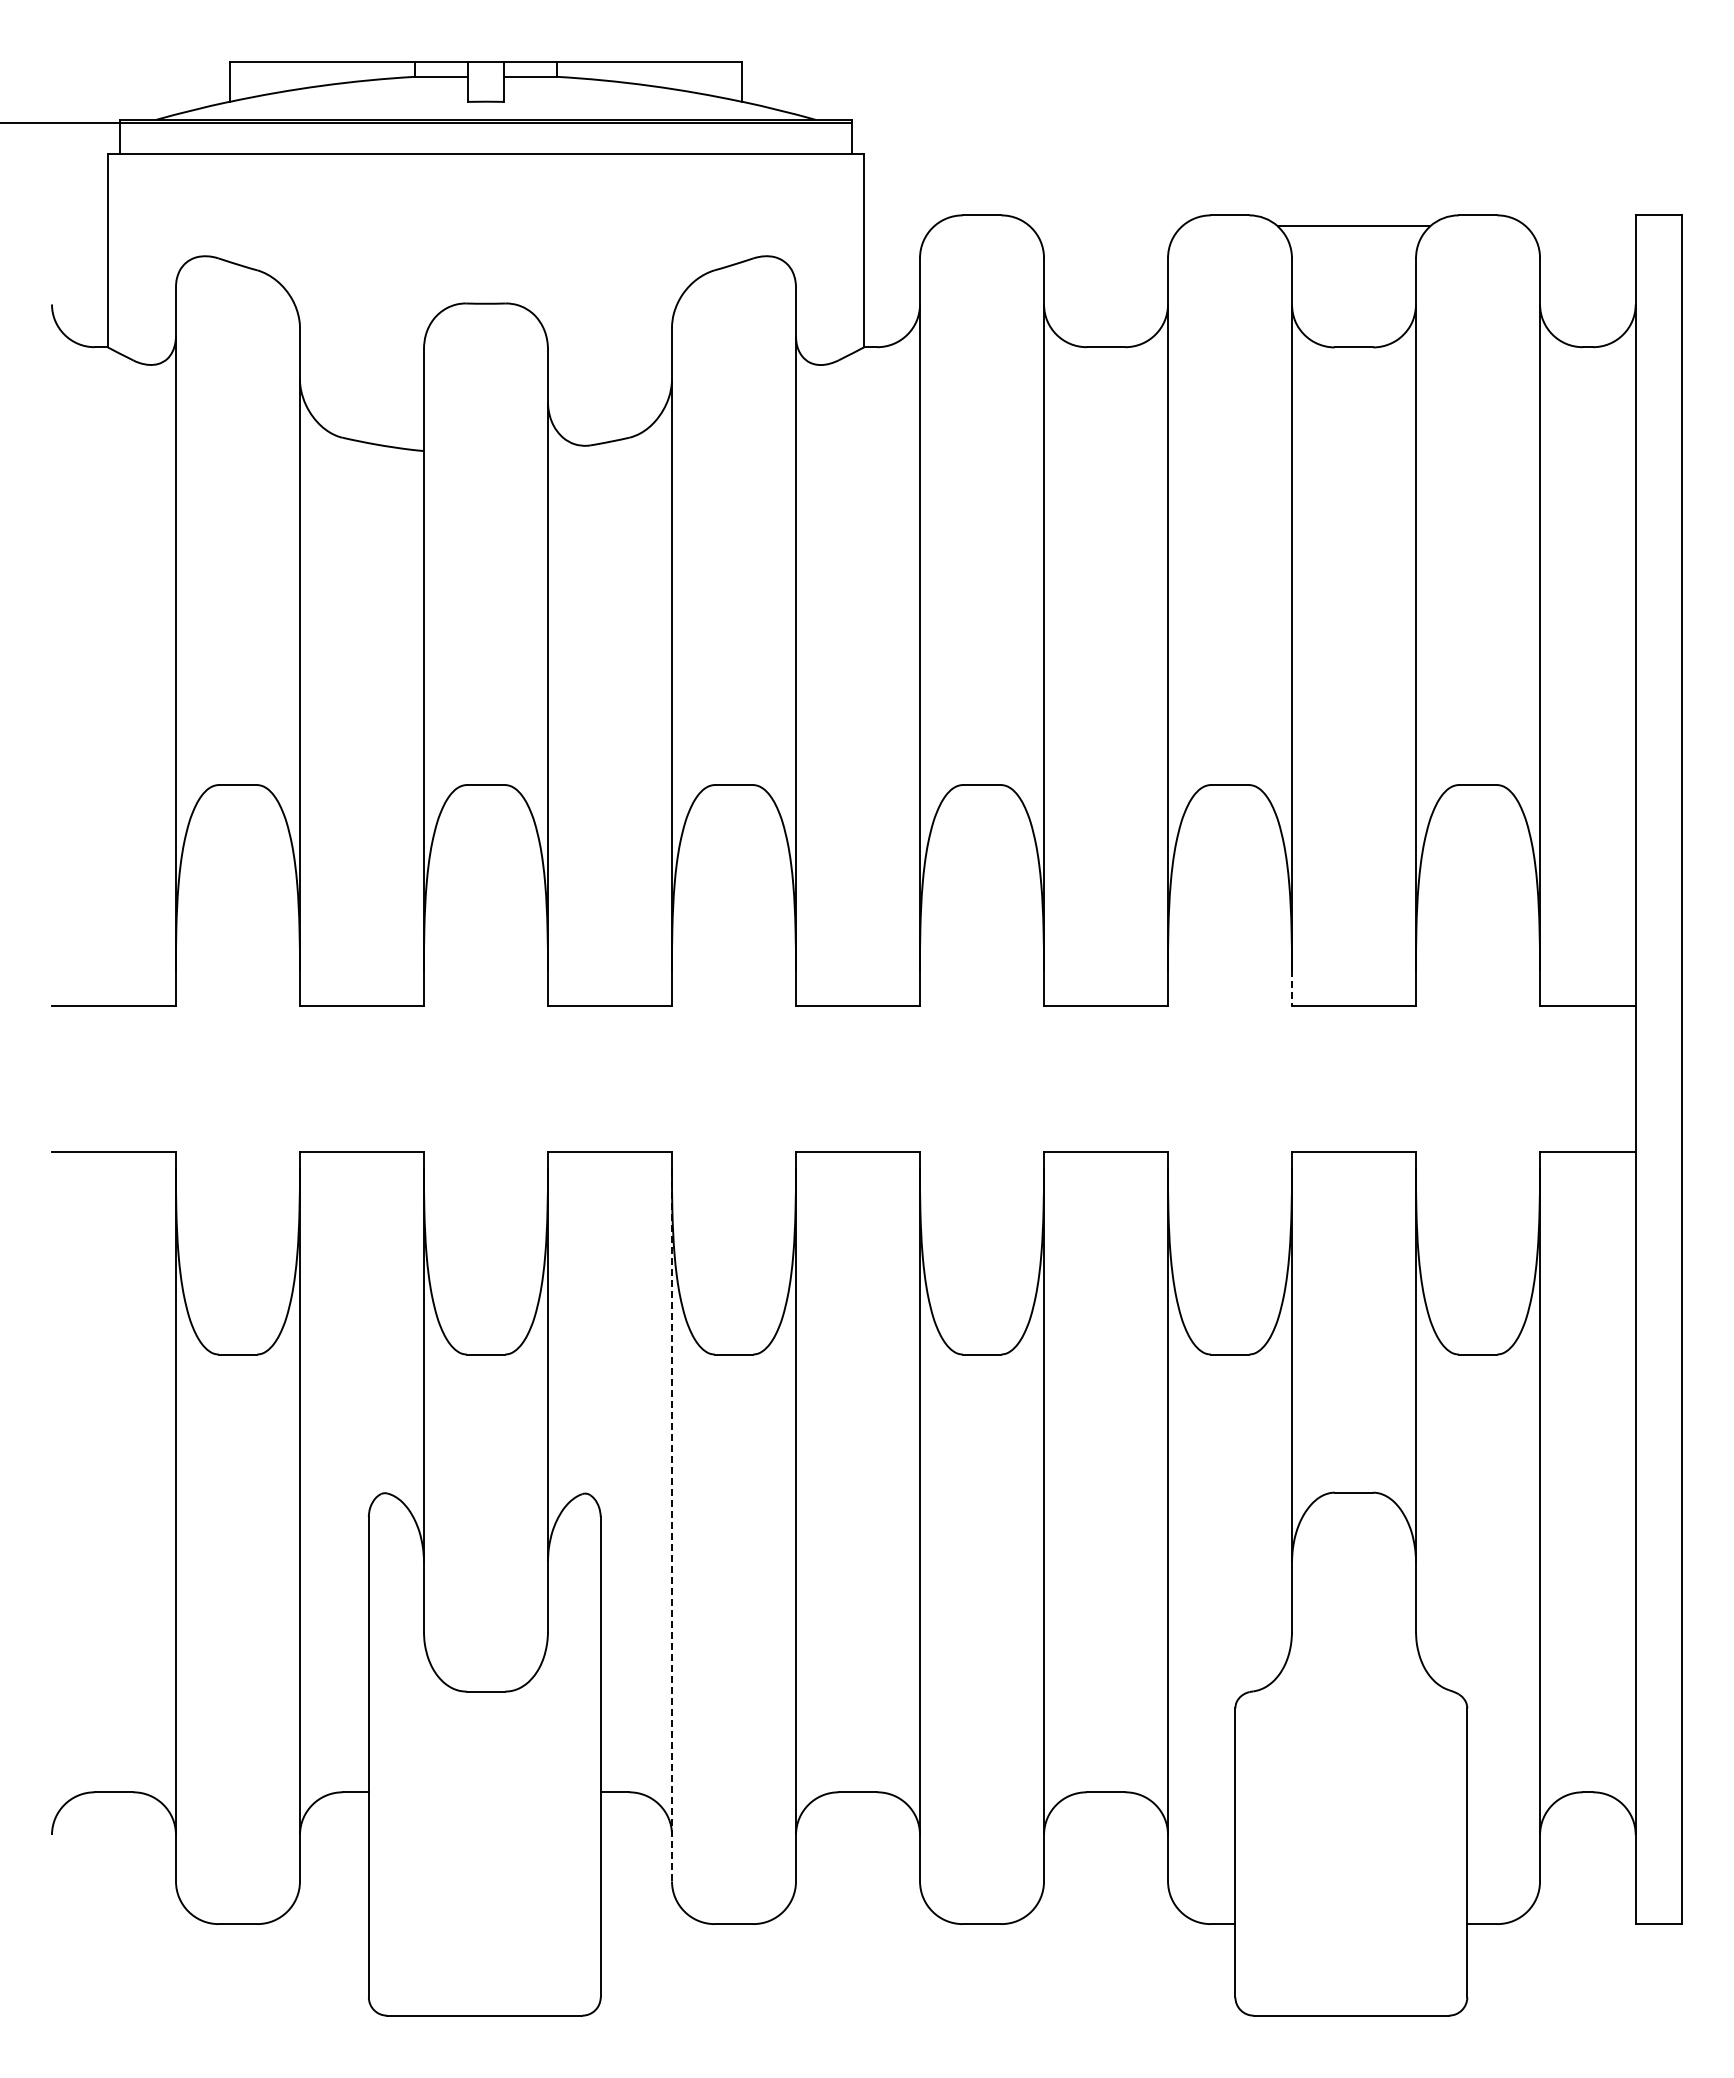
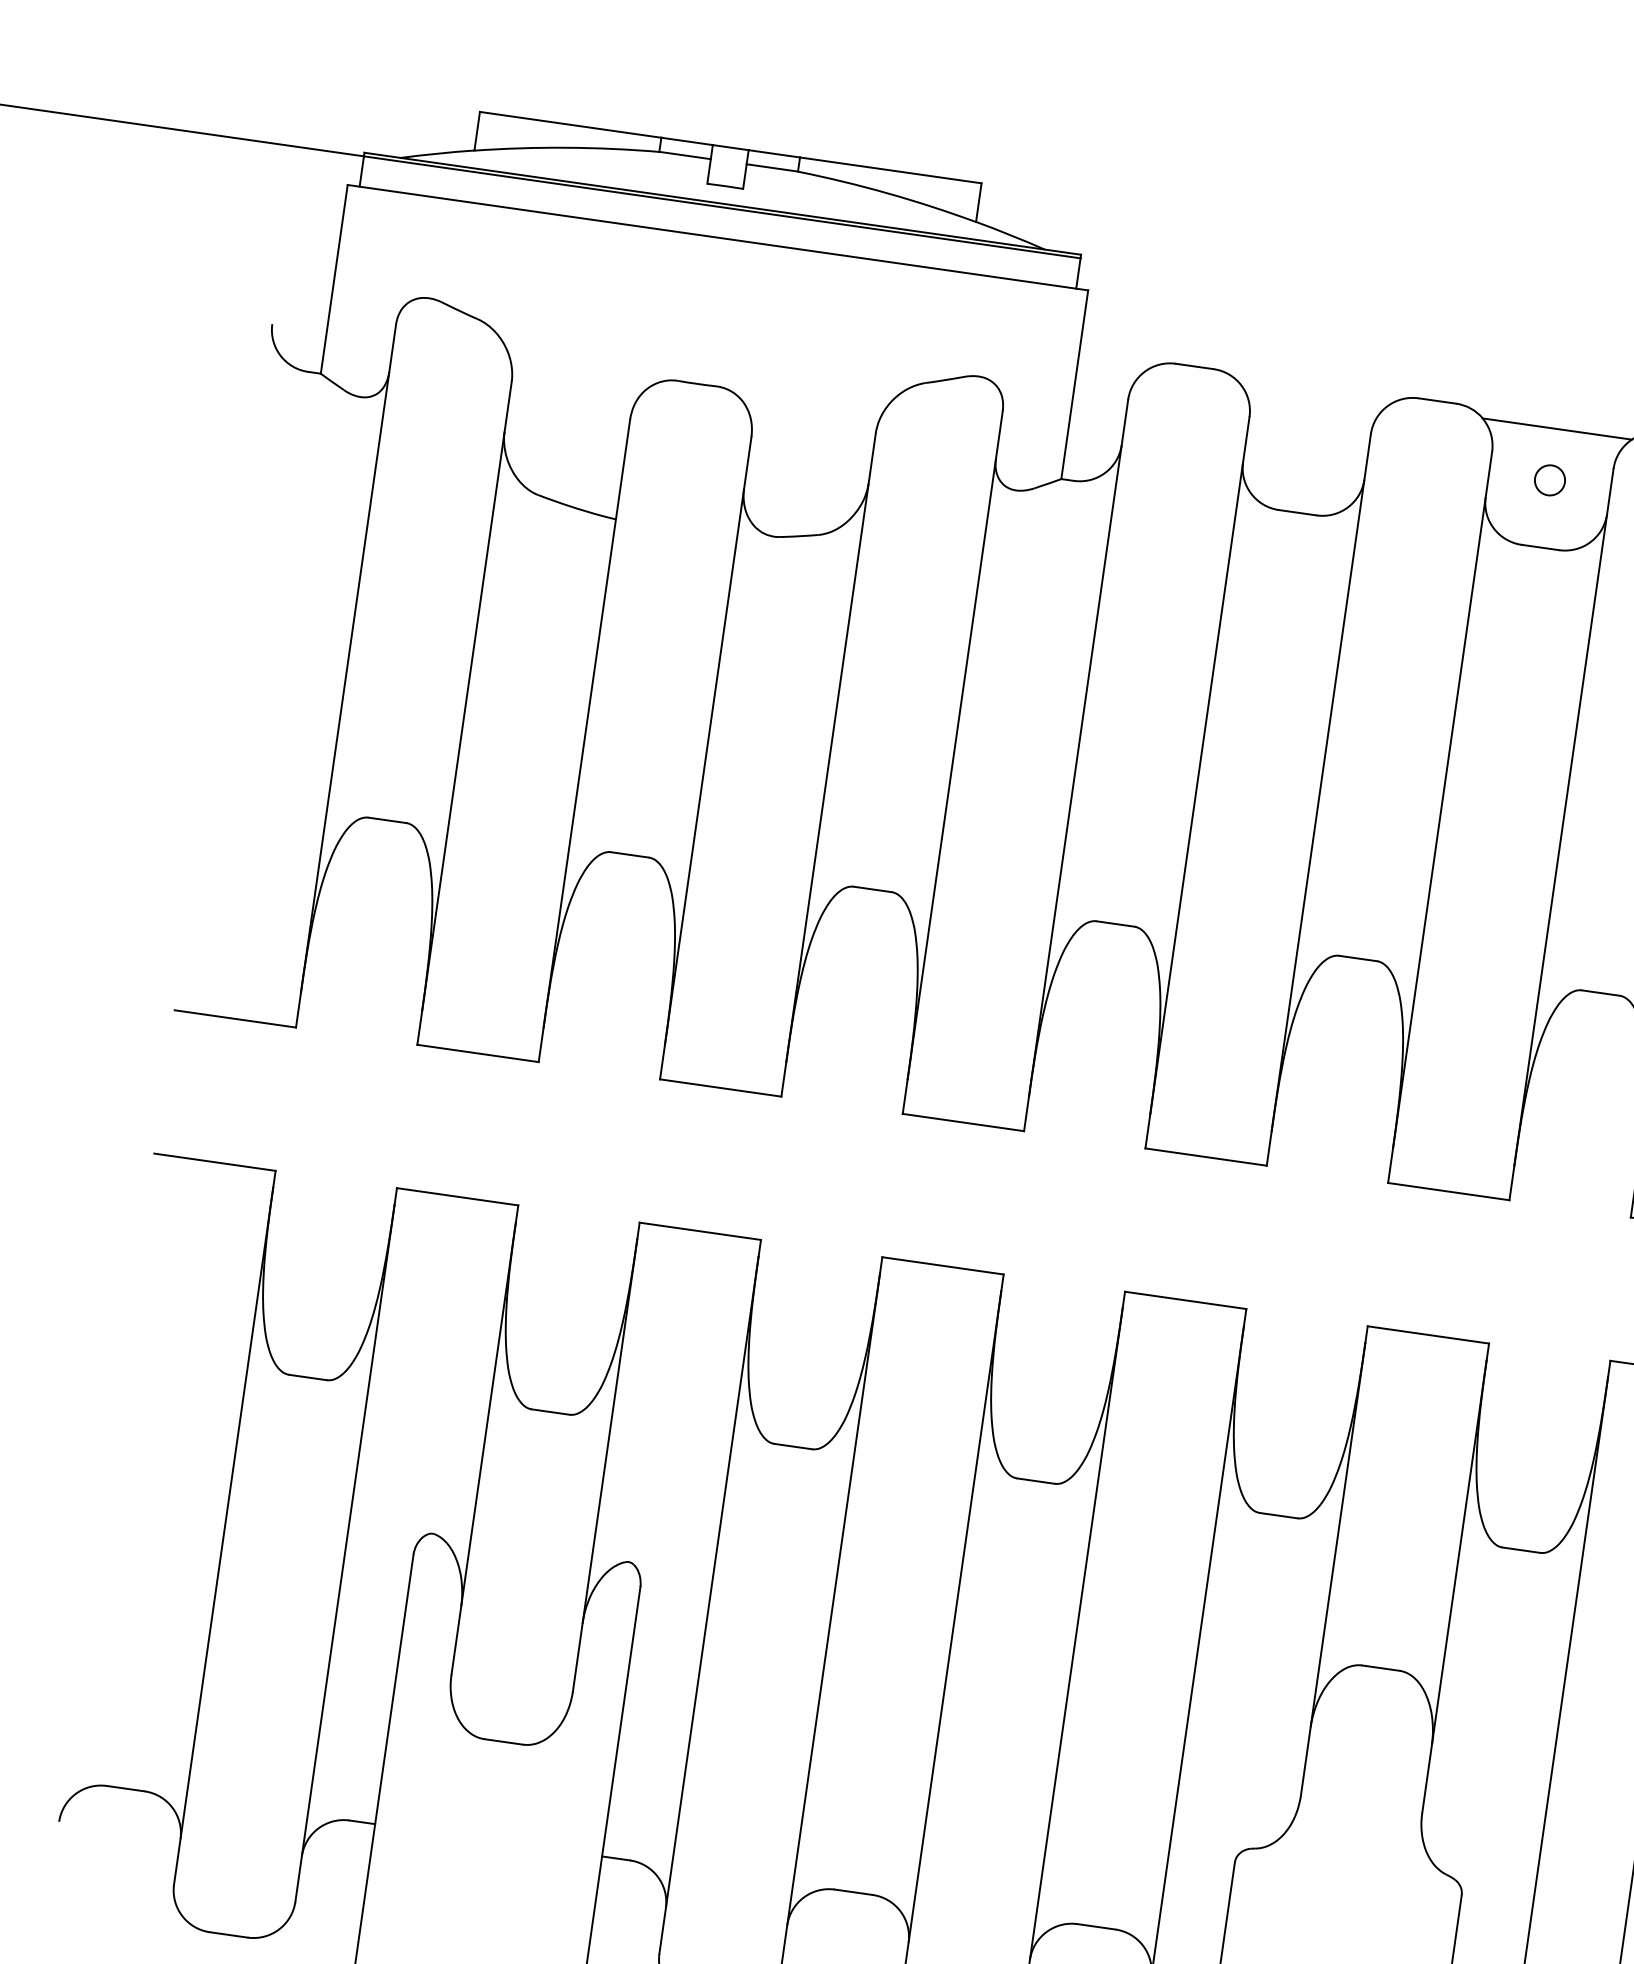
circle: (1353, 278) -> (1549, 479), added
line: (1292, 988) -> (1390, 1166), dashed -> solid
line: (672, 1524) -> (709, 1604), dashed -> solid

